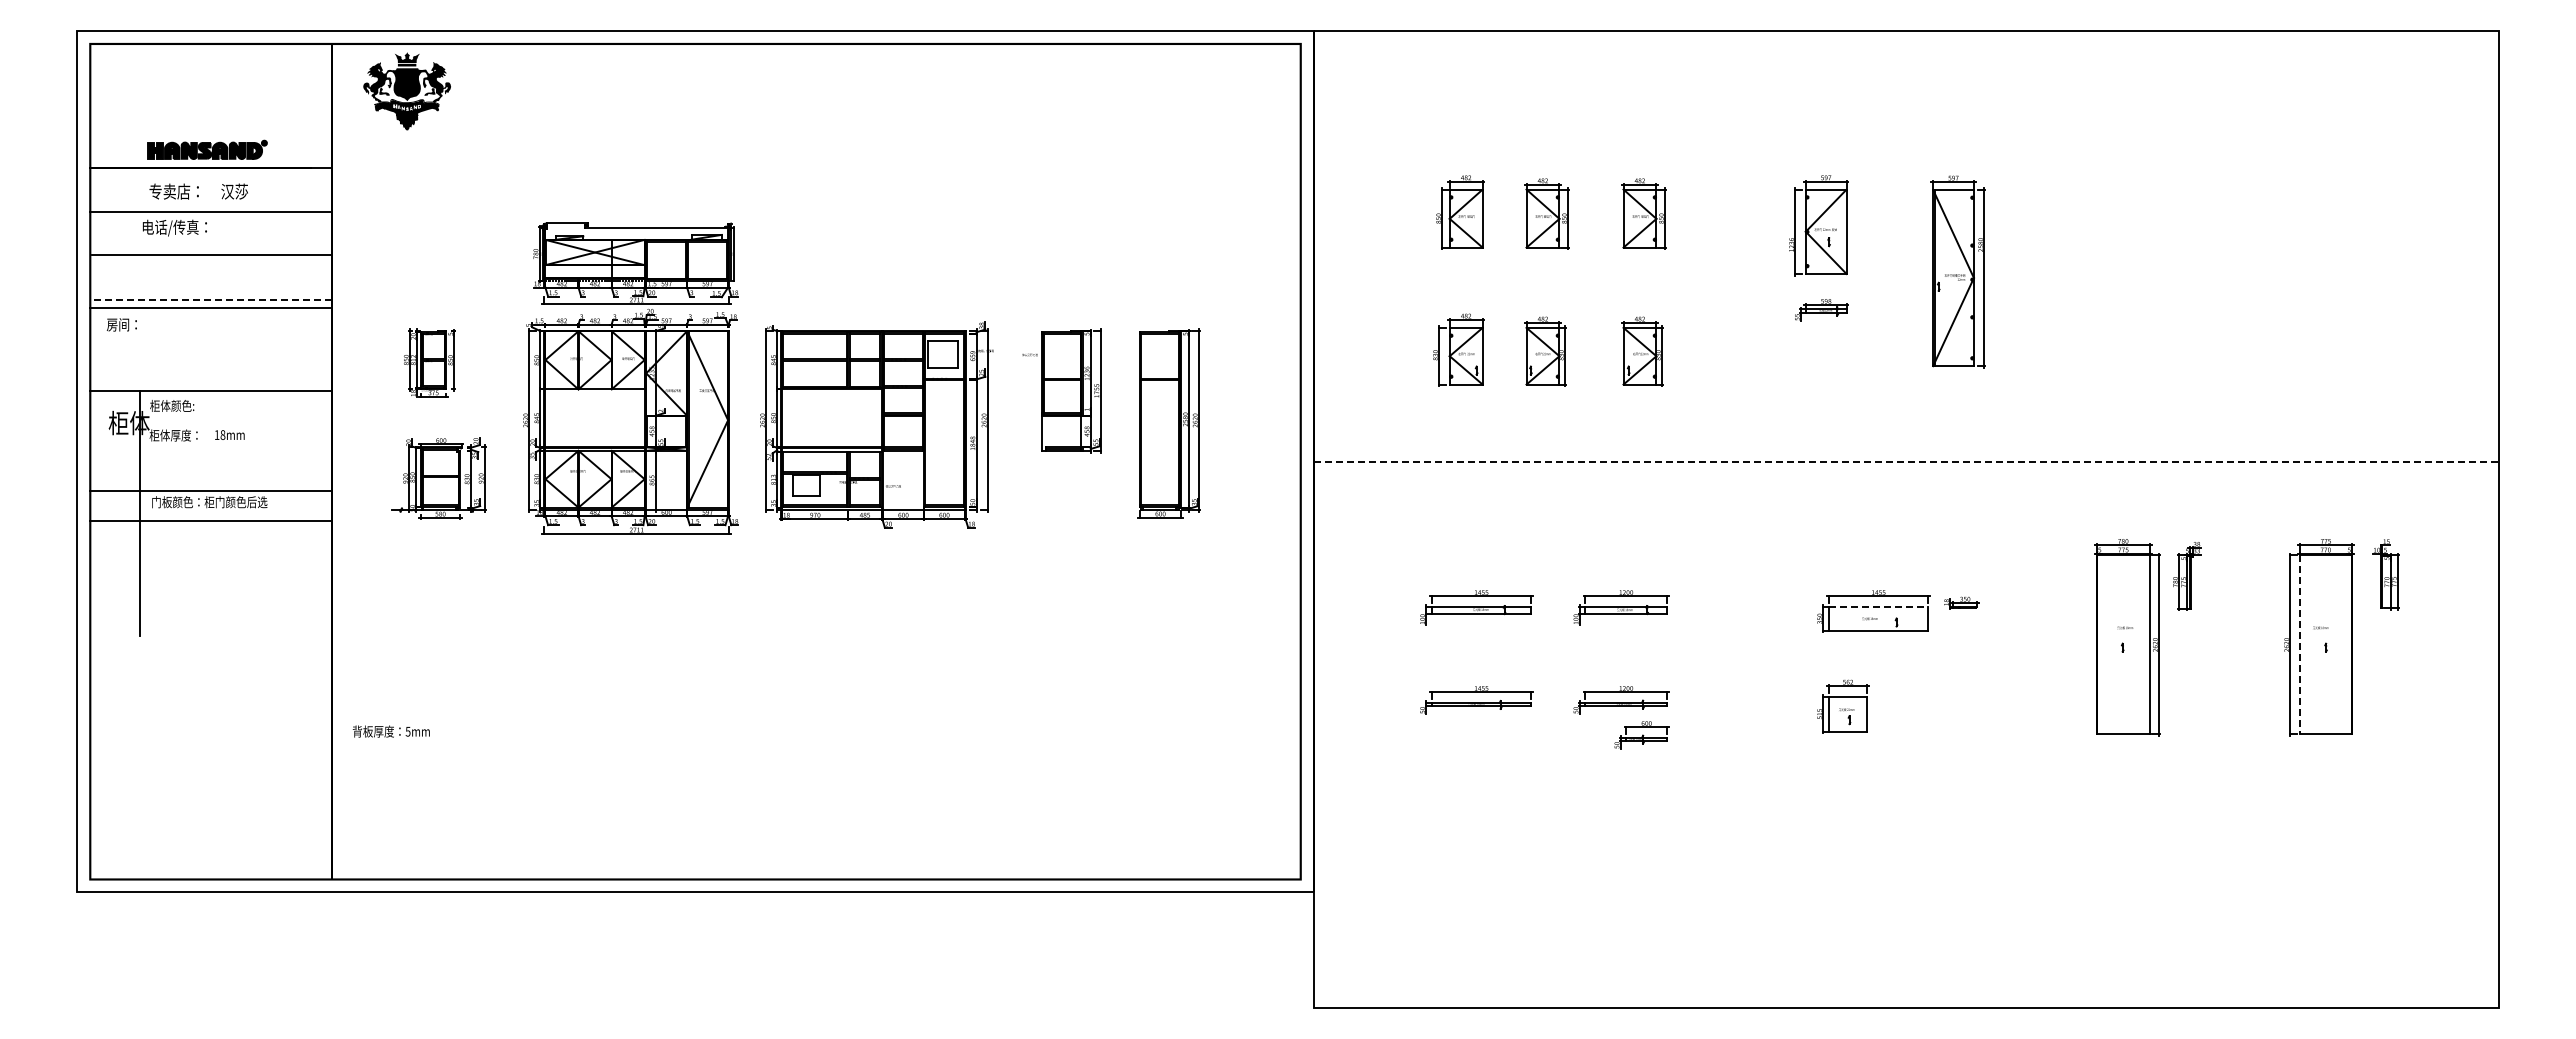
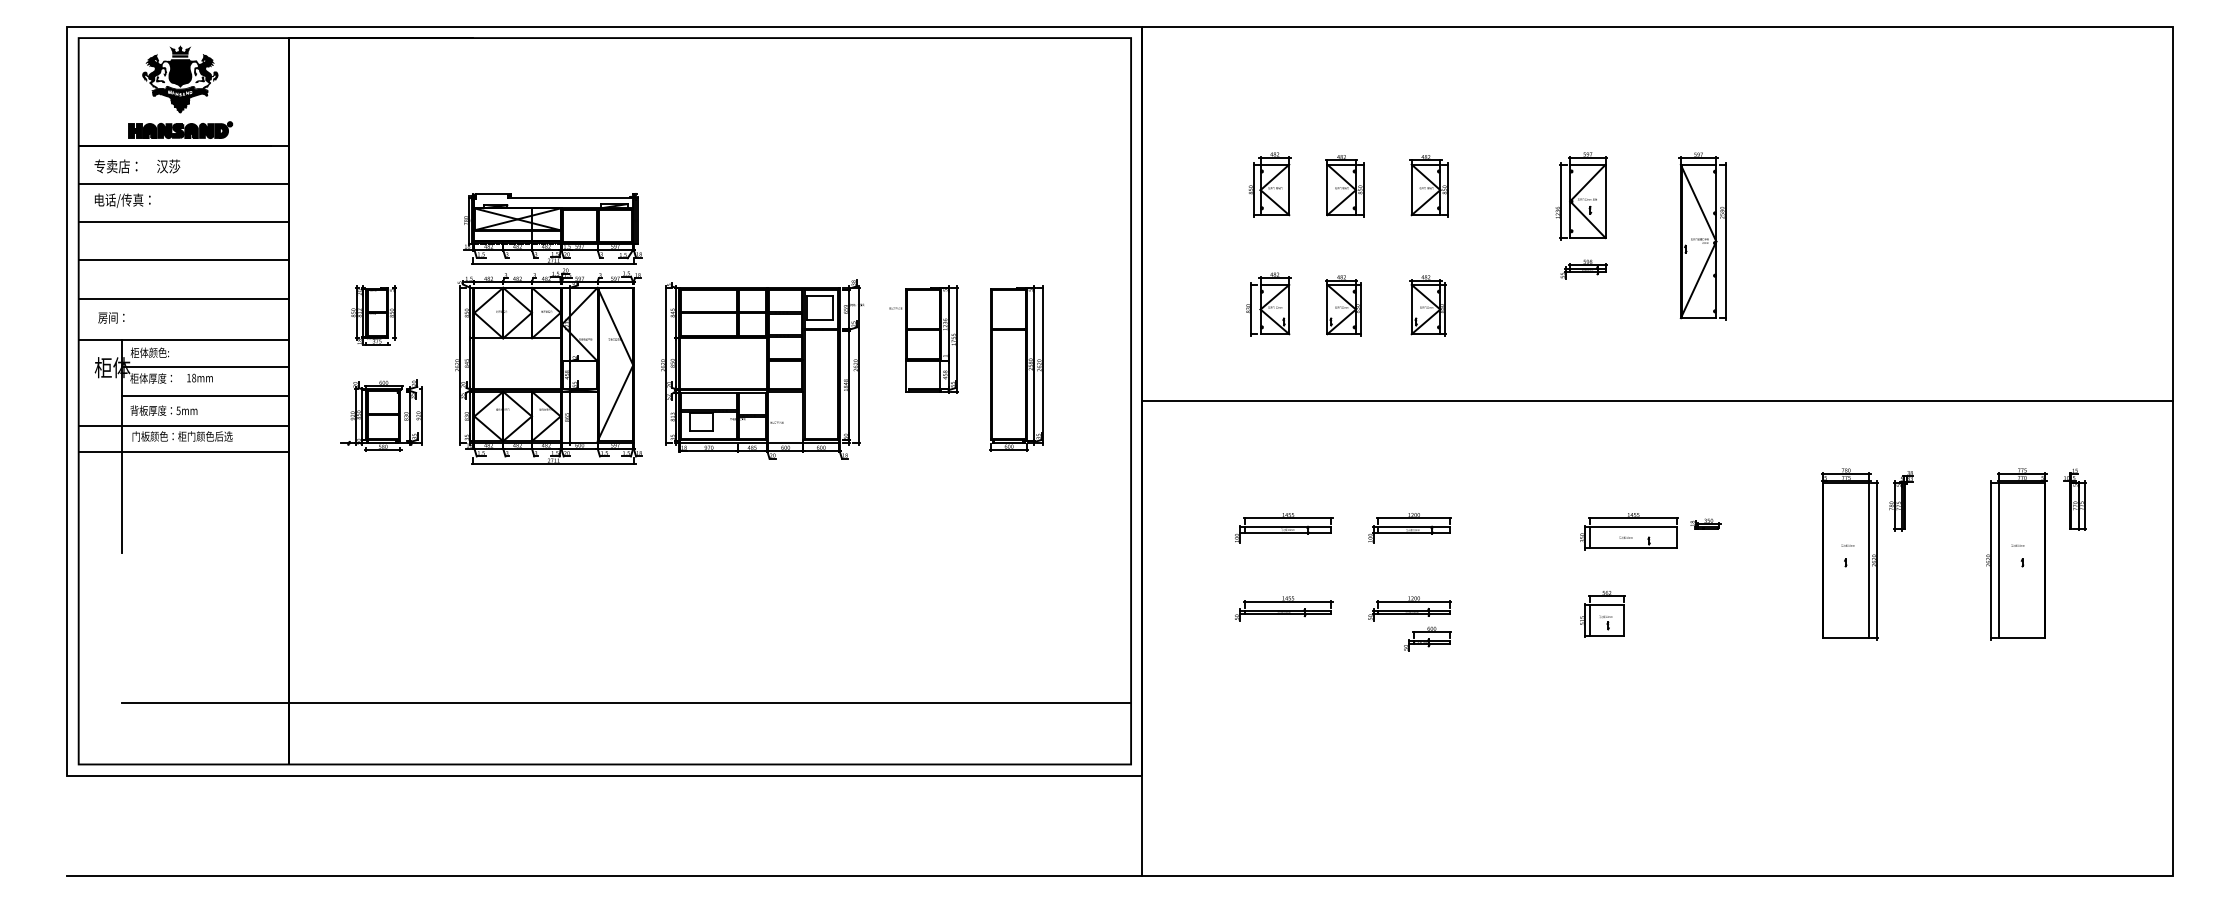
part: (406, 91) -> (179, 79), moved
text: (198, 191) -> (137, 166), moved
text: (174, 227) -> (122, 200), moved
line: (211, 299) -> (184, 260), dashed -> solid
line: (210, 308) -> (183, 299), moved
text: (121, 324) -> (111, 317), moved
line: (235, 421) -> (204, 366), added
line: (235, 455) -> (204, 395), added
line: (1906, 461) -> (1657, 401), dashed -> solid
line: (1878, 606) -> (1633, 527), dashed -> solid
line: (2299, 645) -> (1999, 561), dashed -> solid
text: (390, 731) -> (163, 410), moved
line: (719, 808) -> (625, 702), added
line: (695, 1007) -> (604, 875), added

